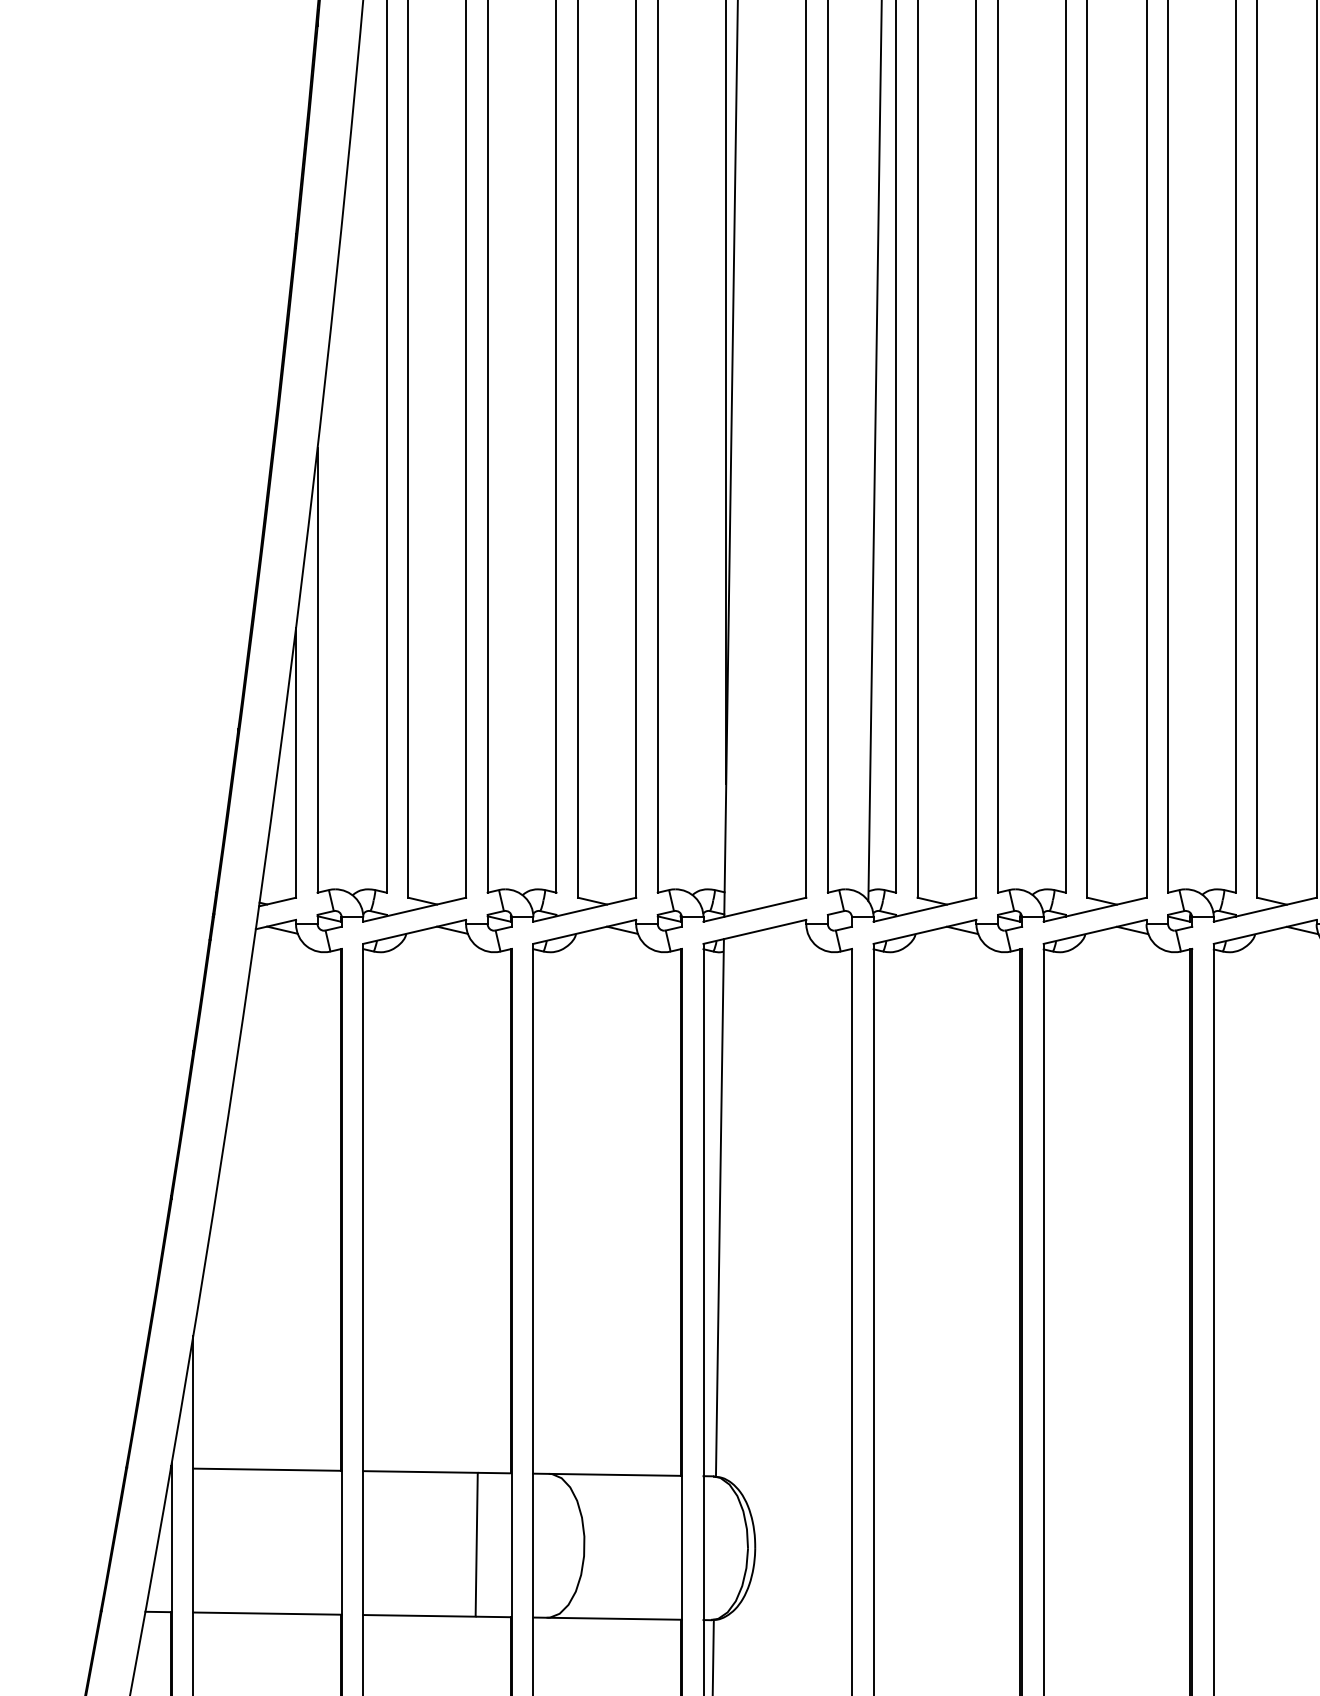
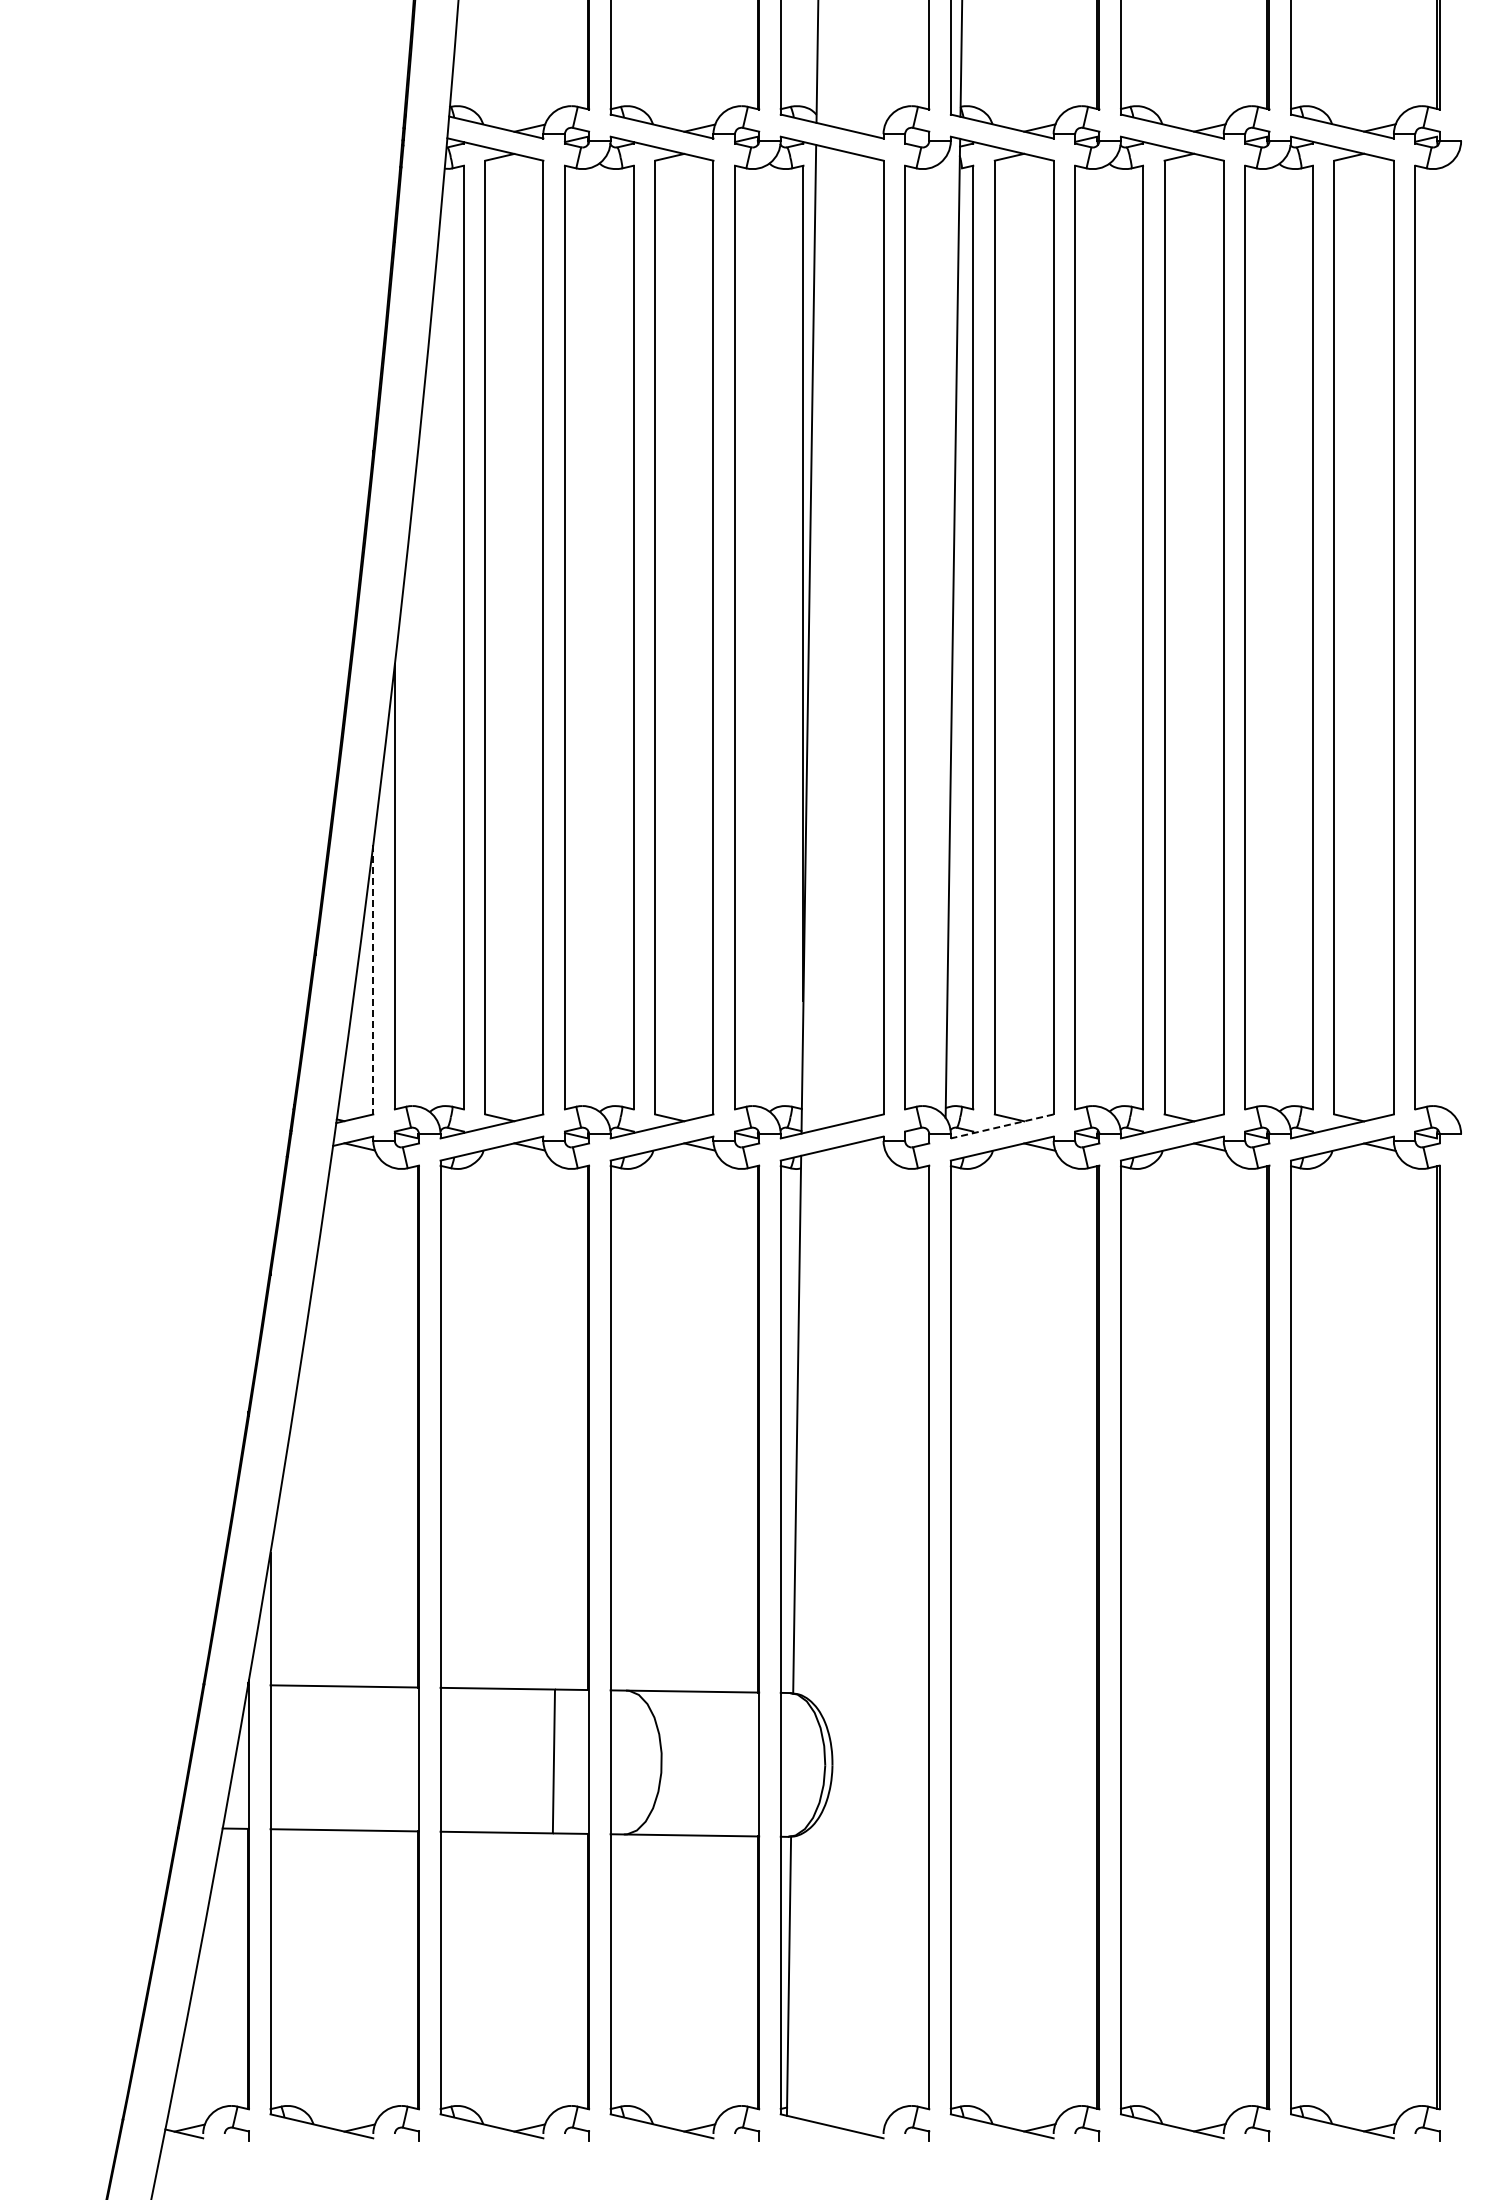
line: (296, 762) -> (373, 979), solid -> dashed
line: (925, 909) -> (1002, 1126), solid -> dashed

